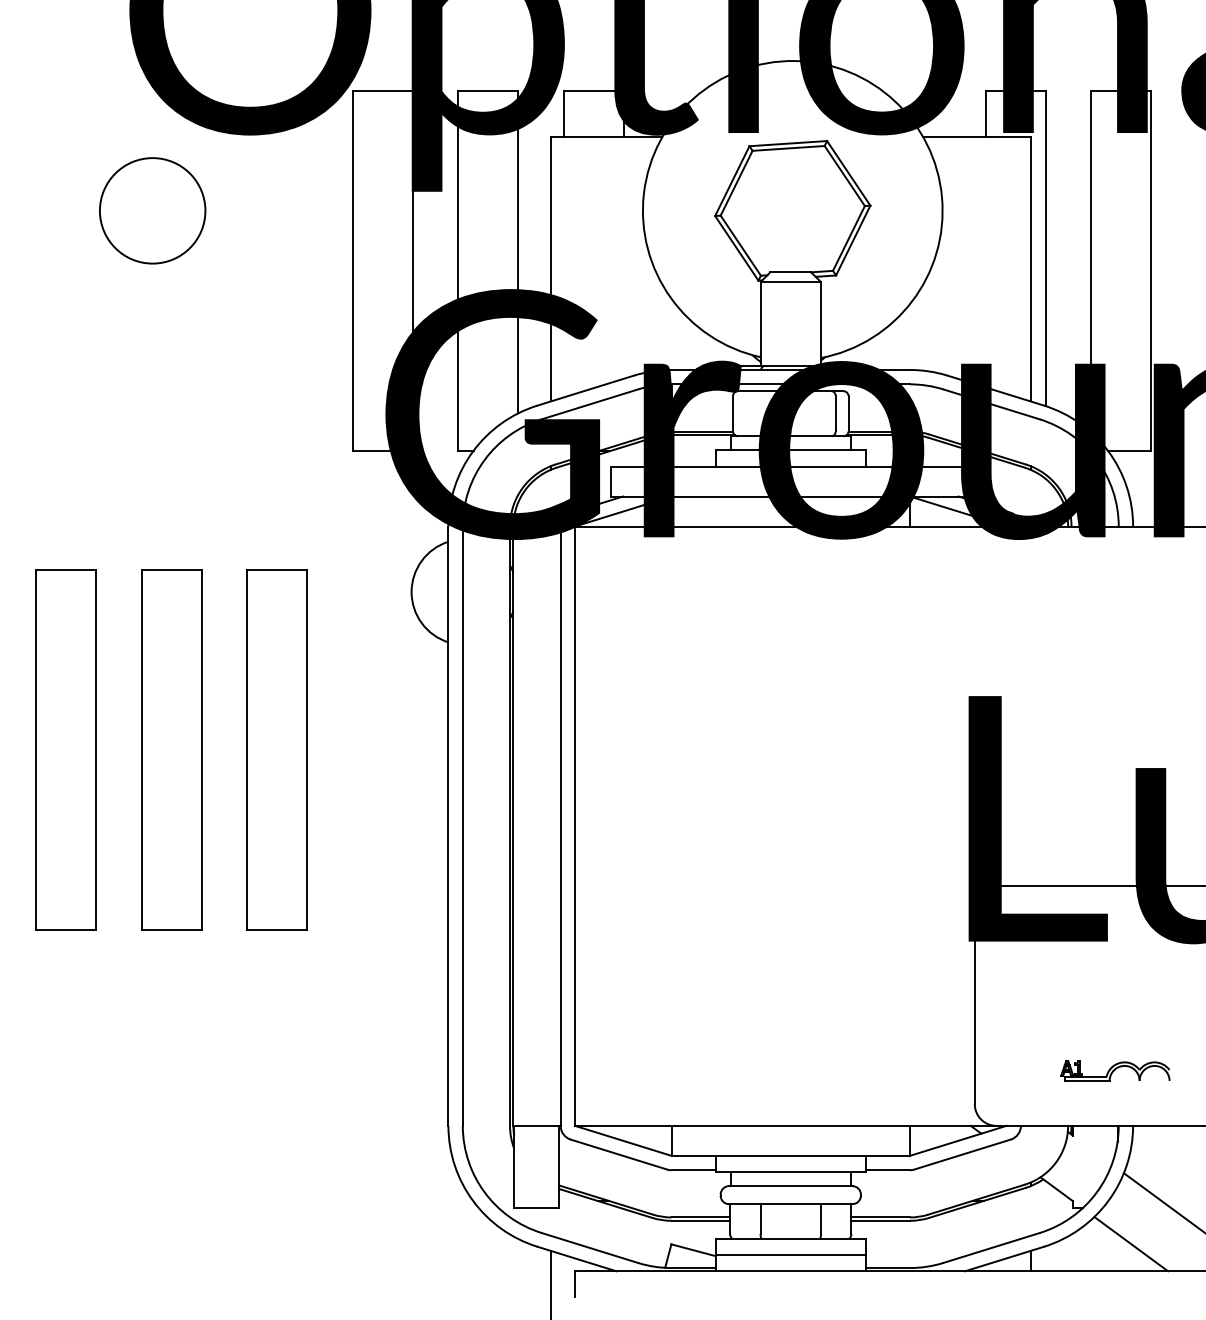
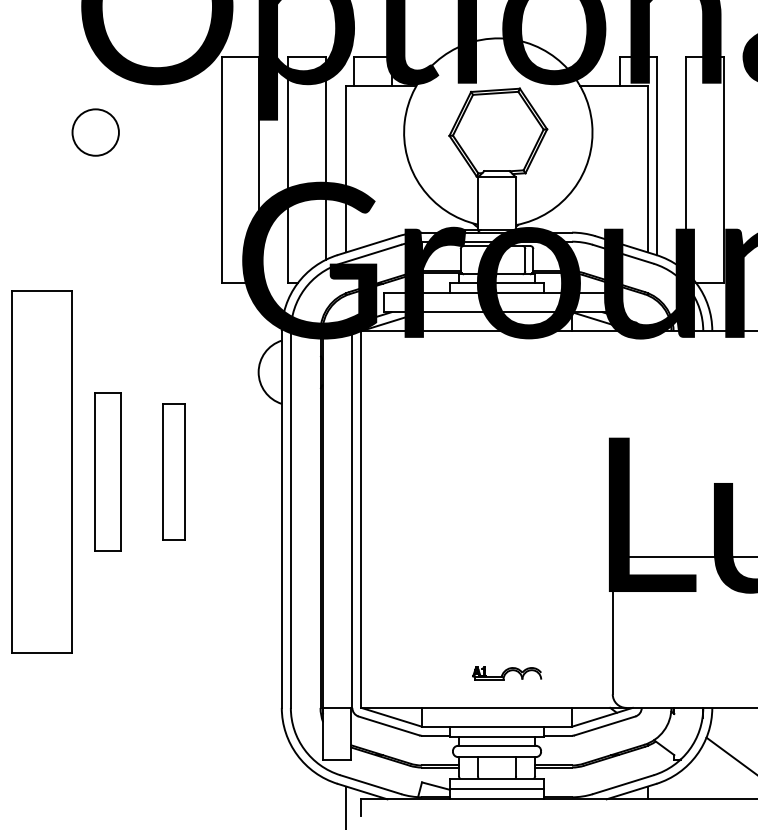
circle: (152, 210) -> (95, 132), size x0.7
part: (66, 749) -> (41, 471), size x1.6
part: (171, 749) -> (107, 471), size x0.7
part: (276, 749) -> (173, 471), size x0.6
part: (1115, 1071) -> (507, 673), moved
line: (1130, 1244) -> (710, 782), removed

